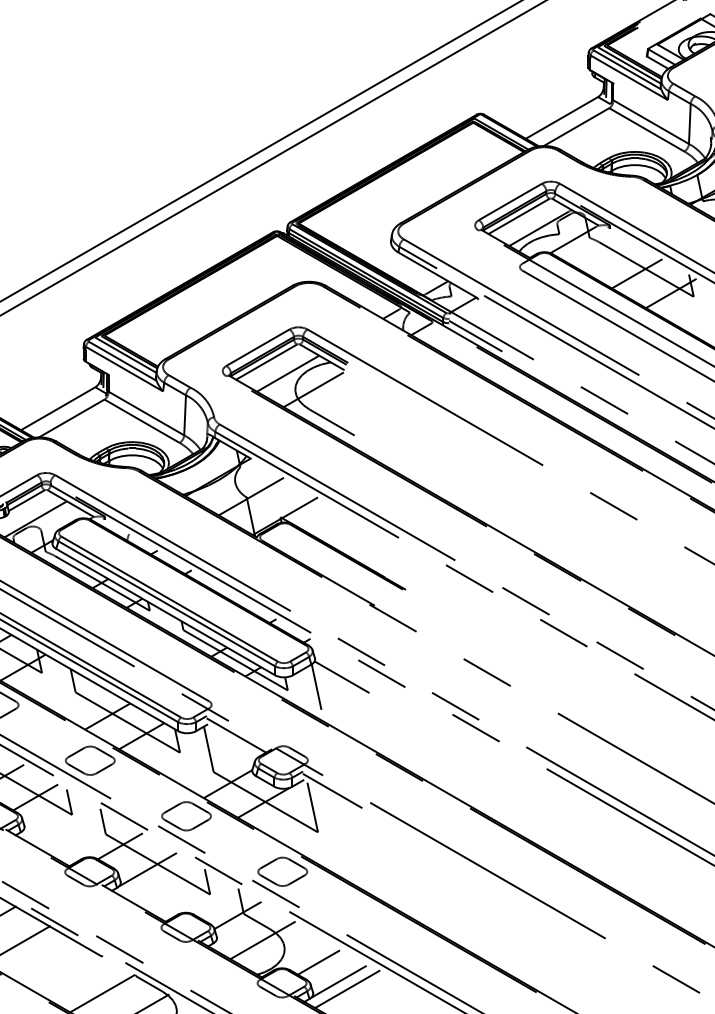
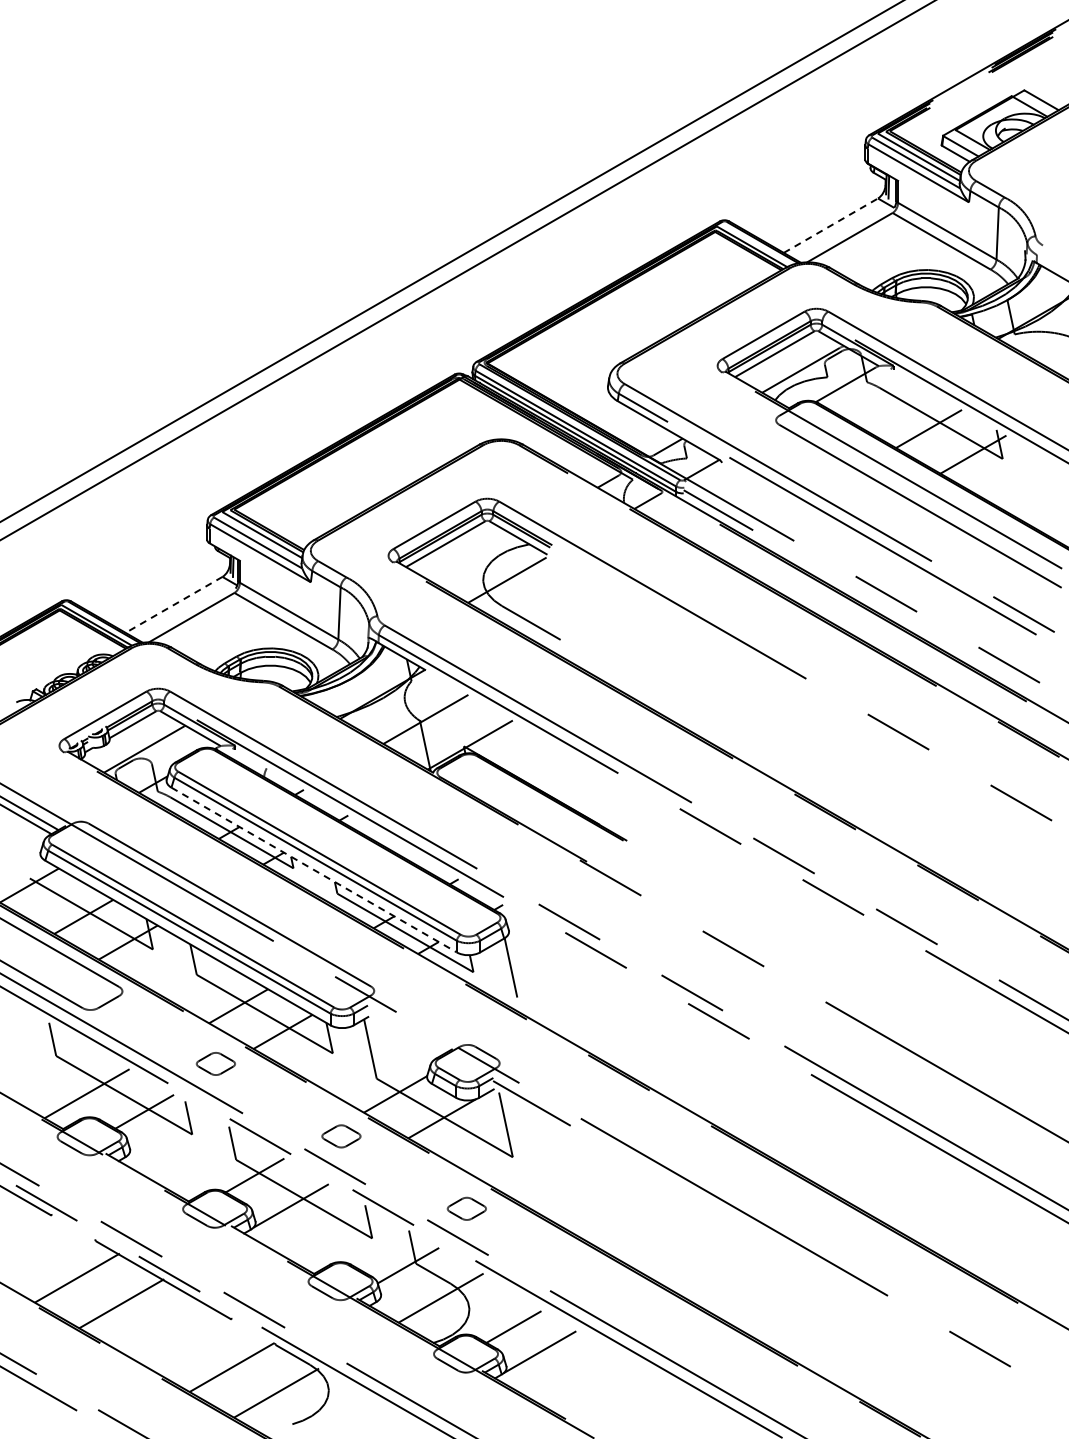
line: (562, 117) -> (831, 225), solid -> dashed
line: (287, 373) -> (473, 558), removed
line: (58, 408) -> (174, 604), solid -> dashed
line: (165, 612) -> (314, 870), solid -> dashed
line: (341, 676) -> (543, 954), removed
line: (236, 735) -> (406, 1030), removed
part: (89, 760) -> (215, 1063), size x0.6
part: (186, 816) -> (341, 1136), size x0.6
part: (282, 871) -> (466, 1208), size x0.6
line: (347, 988) -> (551, 1361), removed

